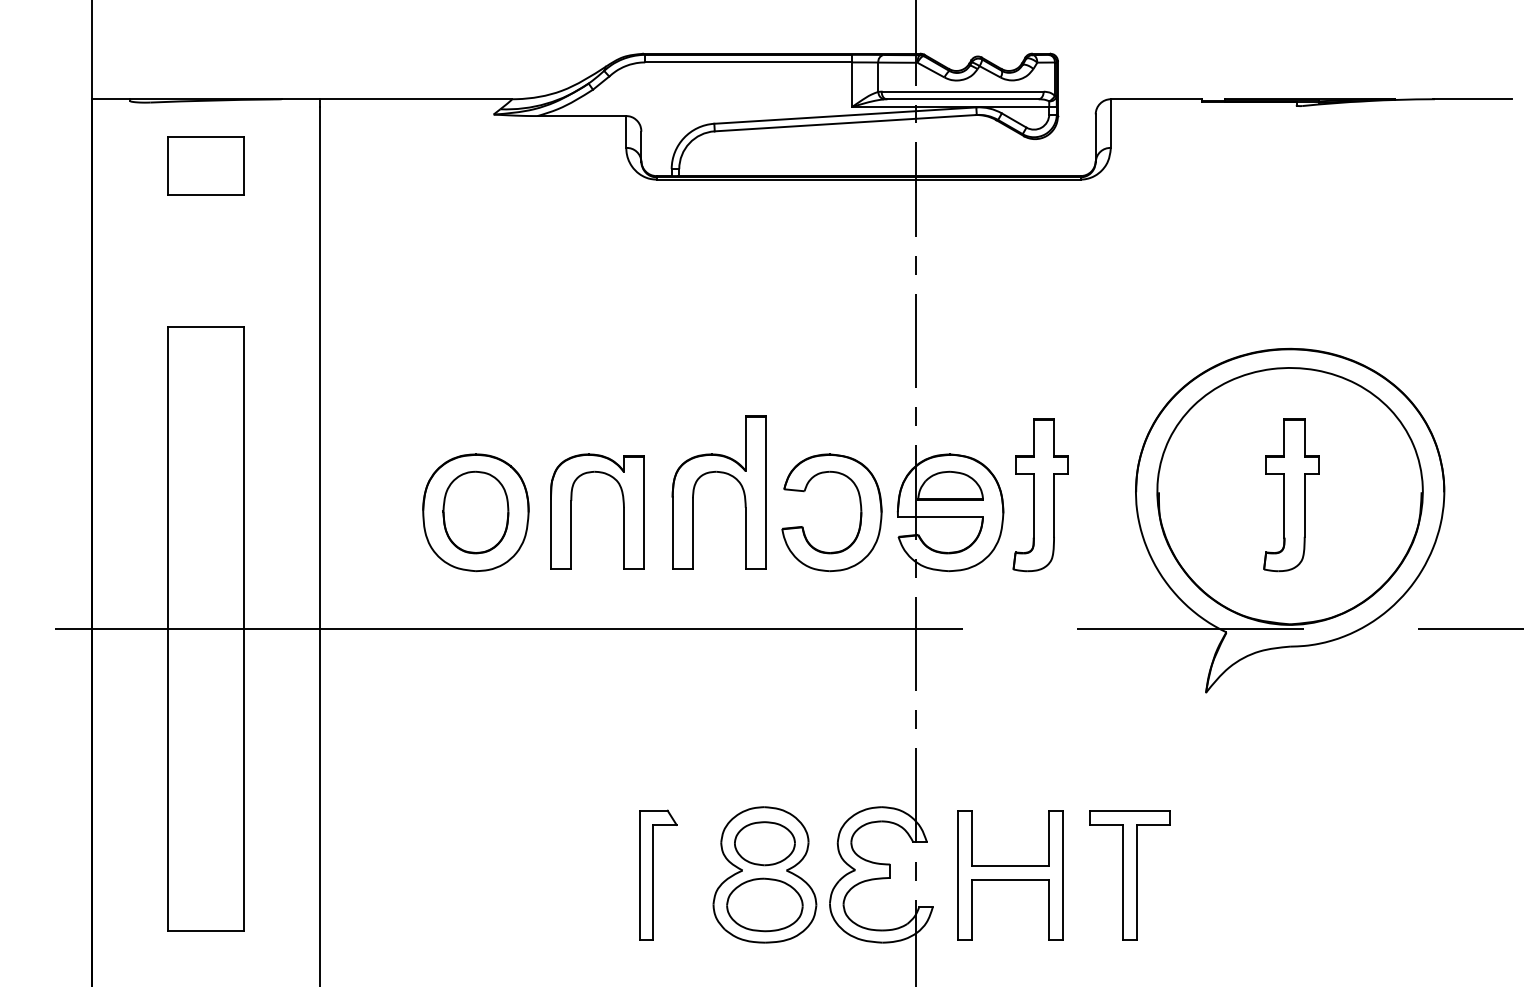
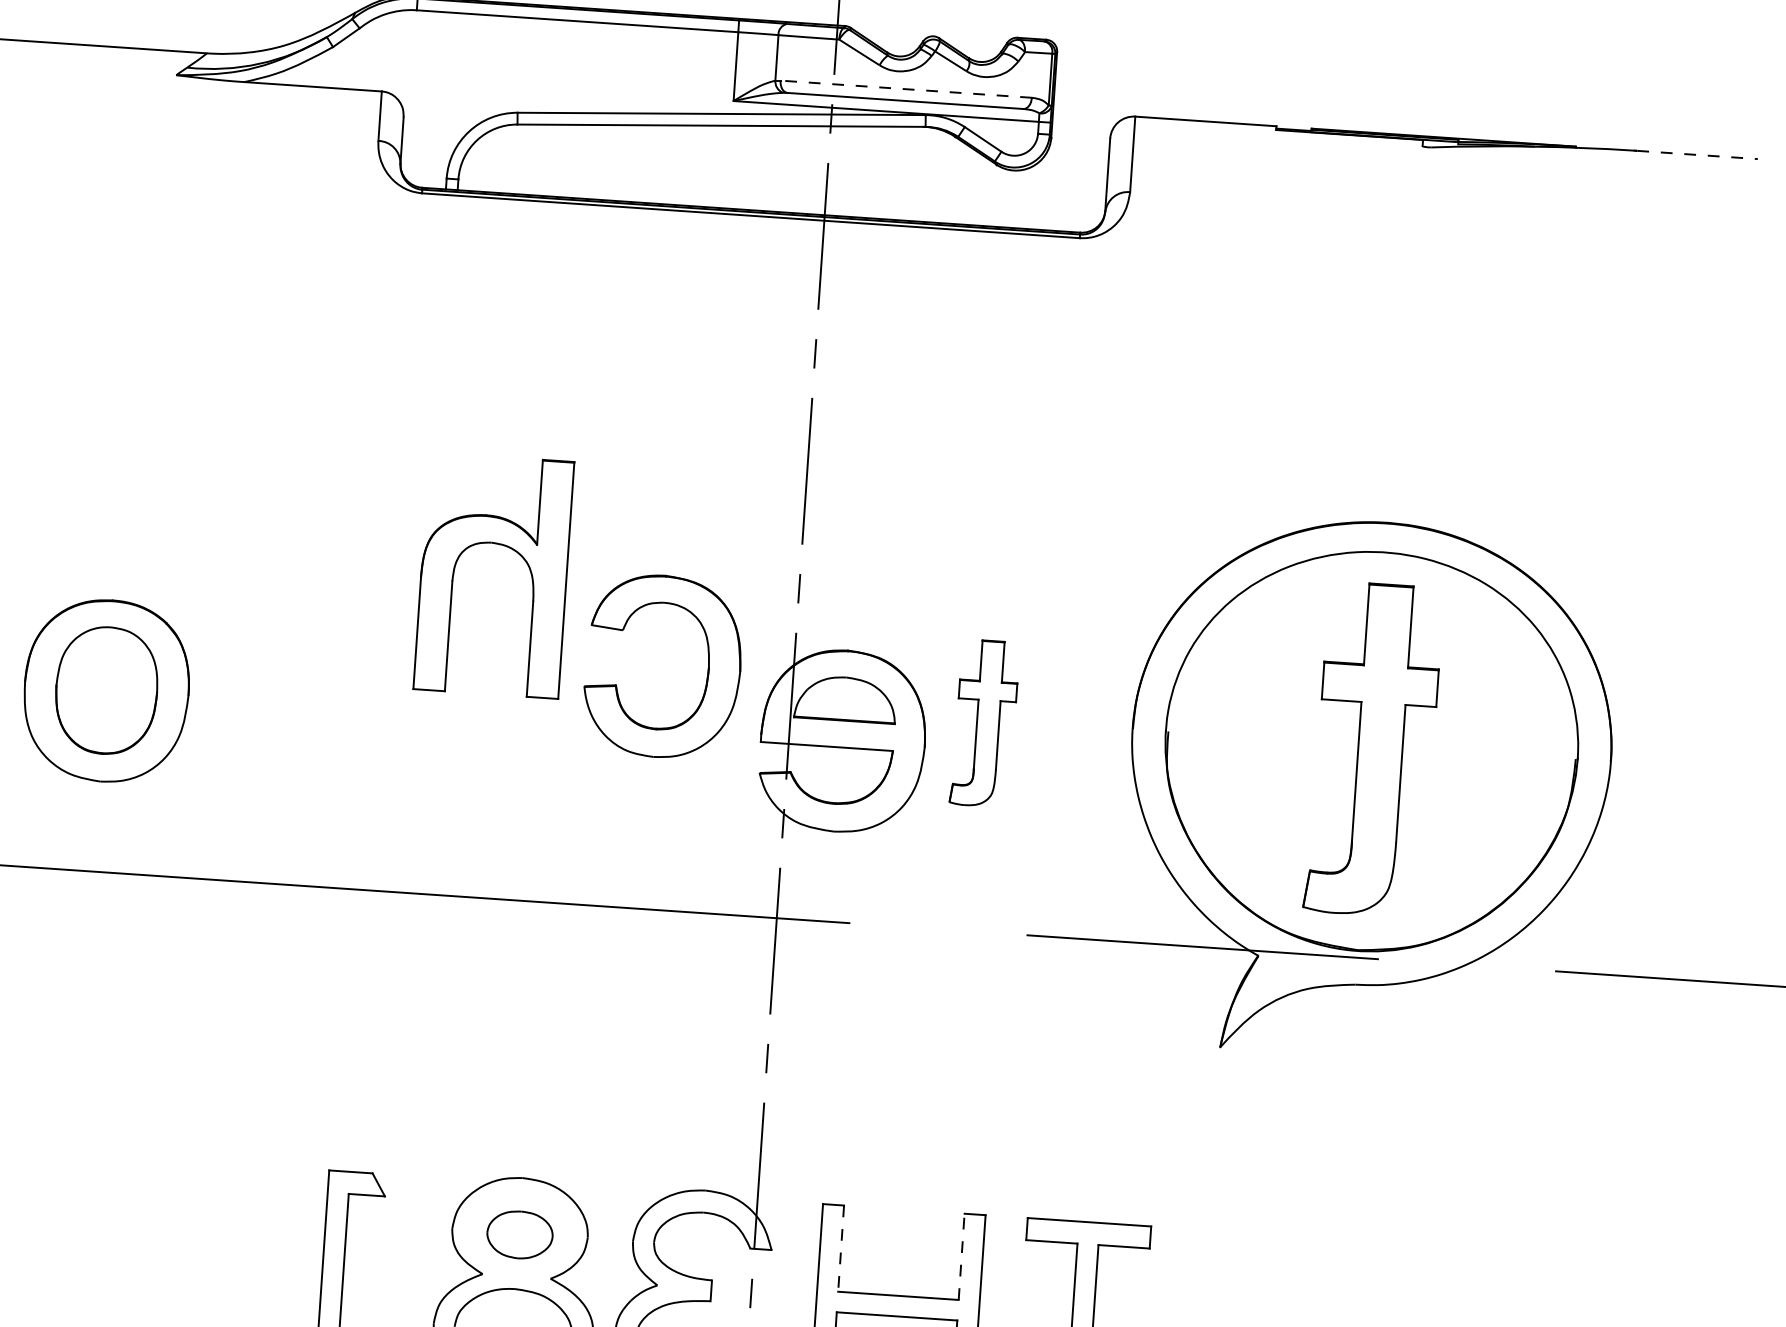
line: (962, 91) -> (905, 88), solid -> dashed
line: (1473, 99) -> (1697, 155), solid -> dashed
part: (720, 473) -> (497, 545), moved
part: (1040, 495) -> (984, 723), size x0.7
part: (1291, 495) -> (1373, 750), size x1.4
part: (571, 511) -> (255, 699), removed
part: (860, 512) -> (707, 669), moved
line: (971, 838) -> (840, 1248), solid -> dashed
line: (1049, 838) -> (961, 1256), solid -> dashed
part: (764, 843) -> (519, 1234), size x0.7

